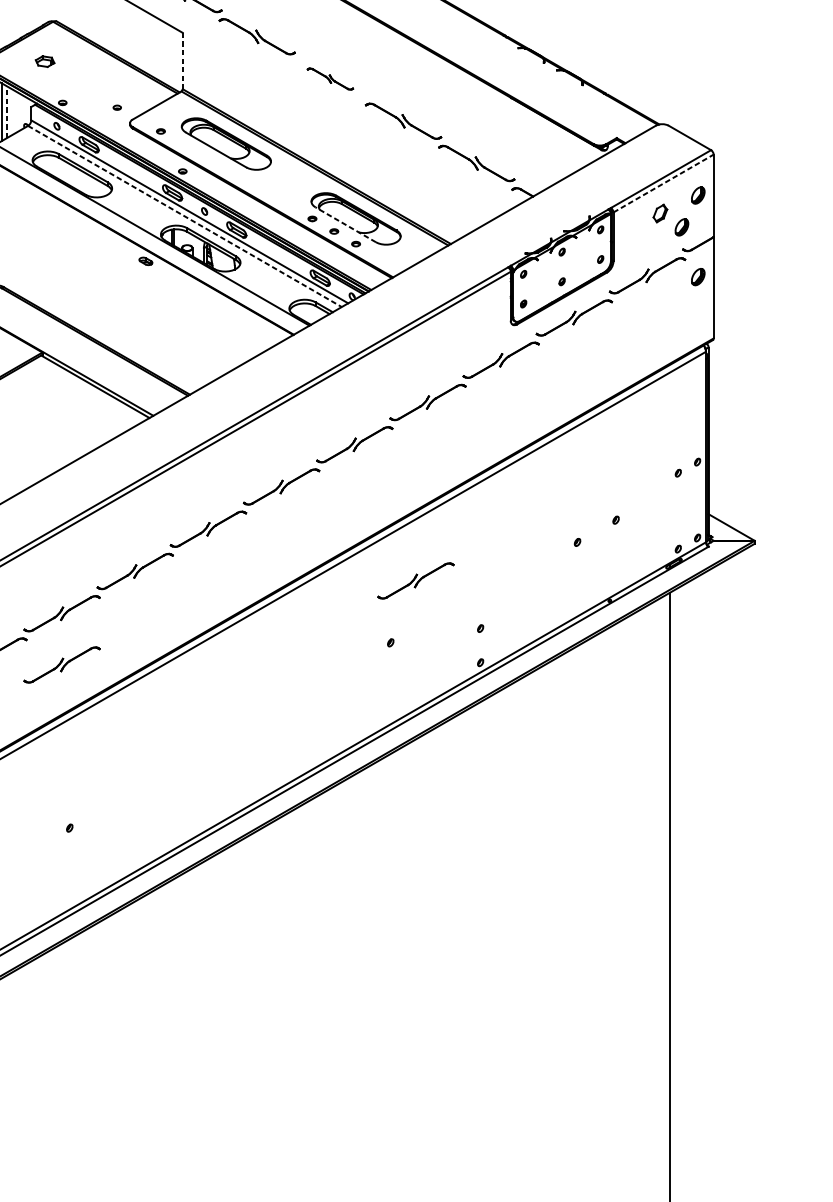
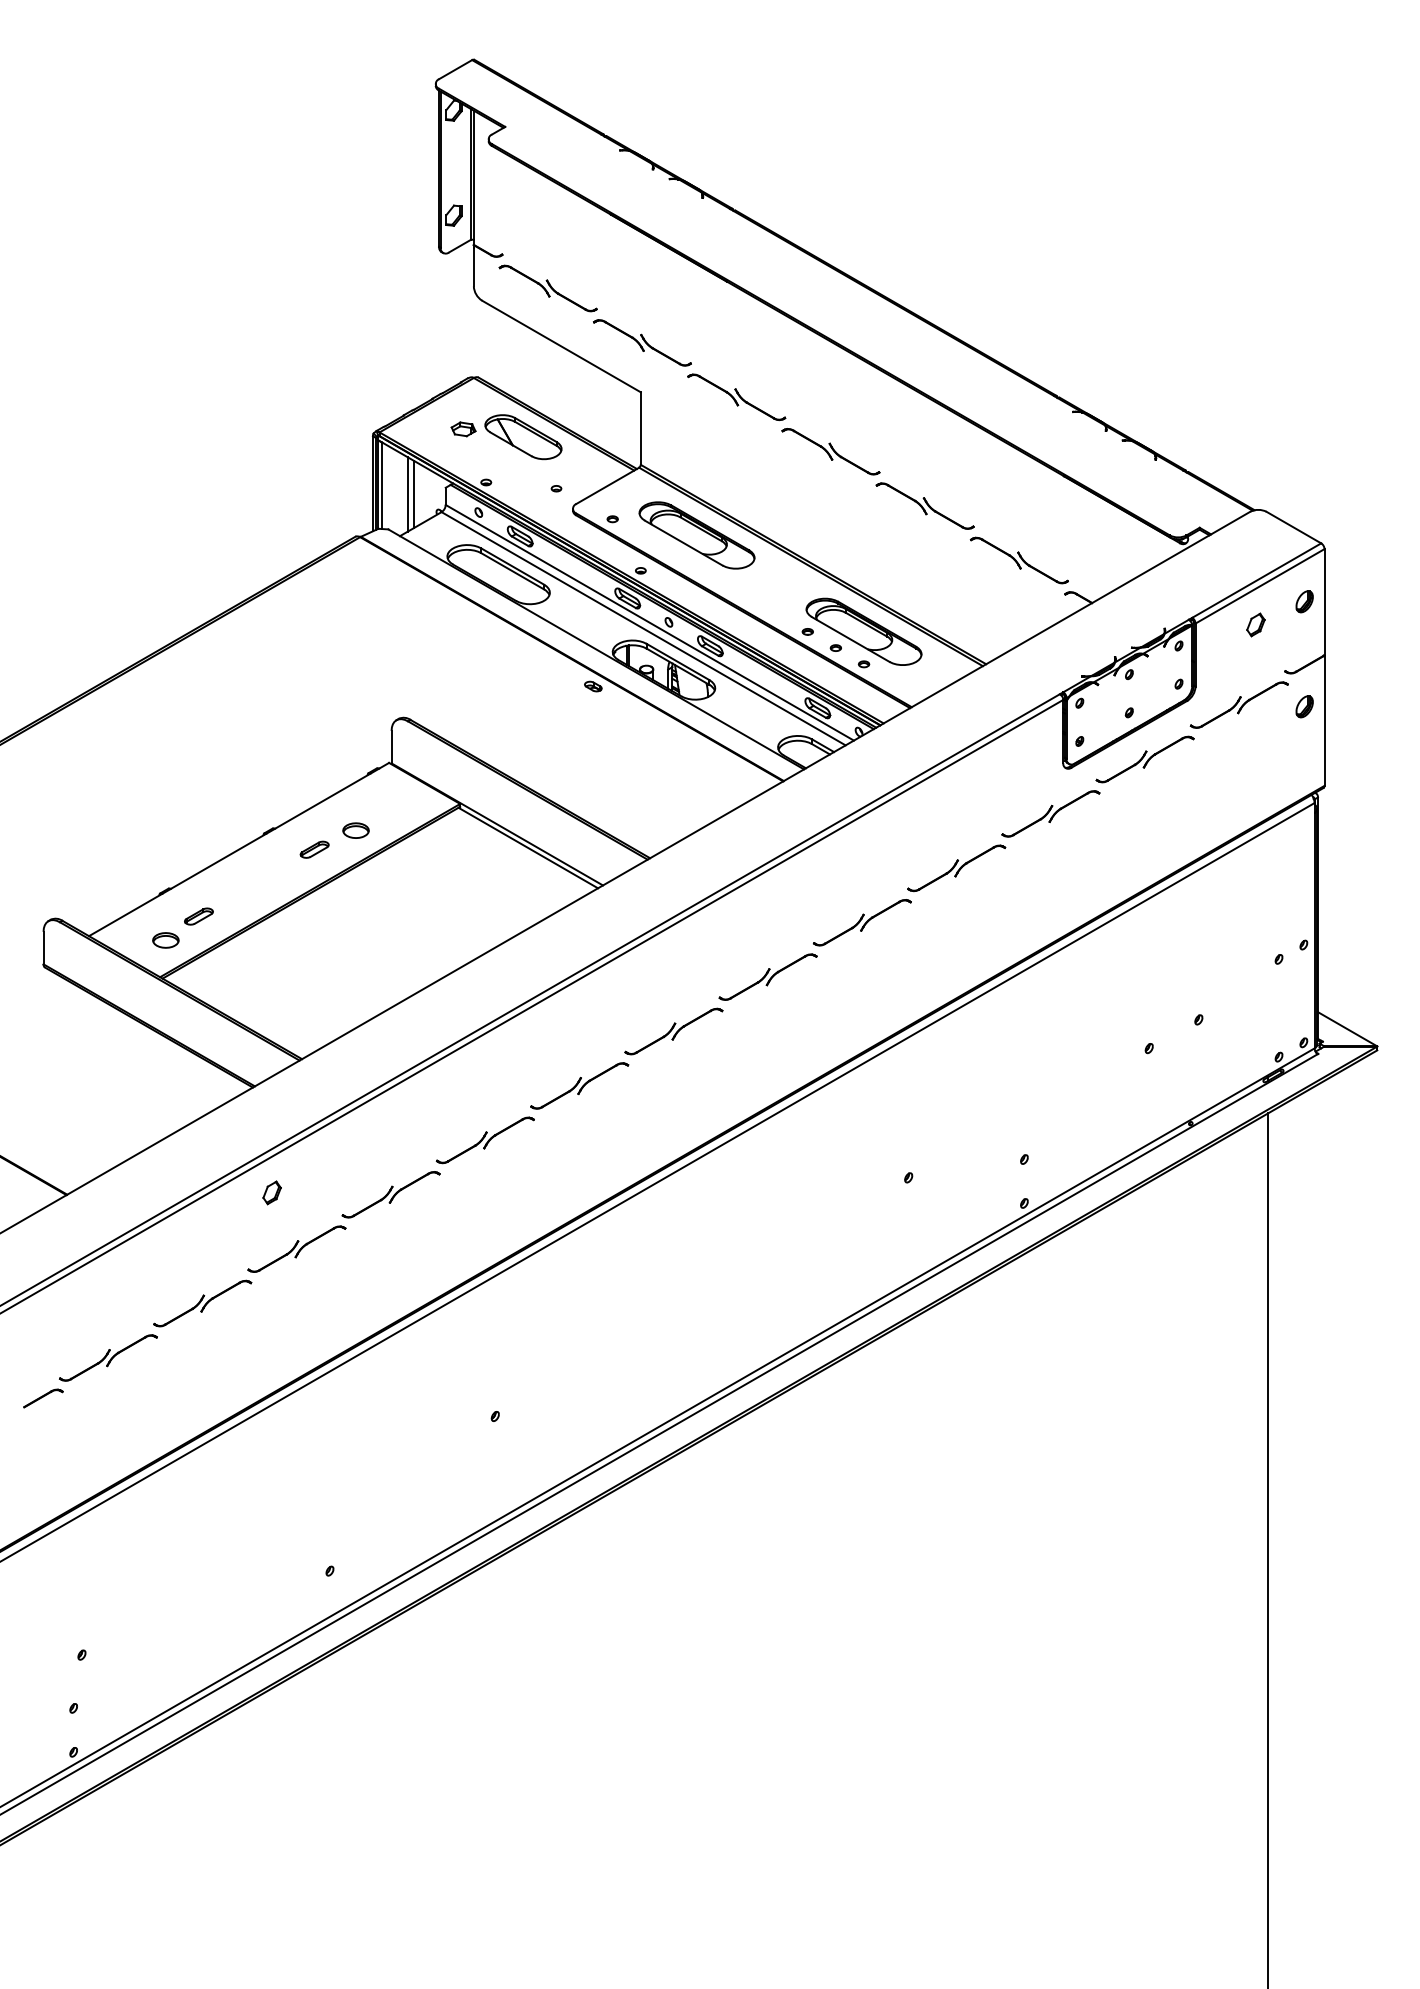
line: (182, 61) -> (640, 429), dashed -> solid
part: (91, 67) -> (523, 437), added
part: (330, 78) -> (830, 451), size x1.67
line: (7, 111) -> (414, 493), dashed -> solid
line: (663, 183) -> (1260, 586), dashed -> solid
line: (185, 217) -> (644, 629), dashed -> solid
line: (345, 224) -> (850, 639), dashed -> solid
part: (681, 227) -> (1283, 642), removed
part: (415, 580) -> (940, 1097), removed
part: (61, 665) -> (484, 1206), removed

